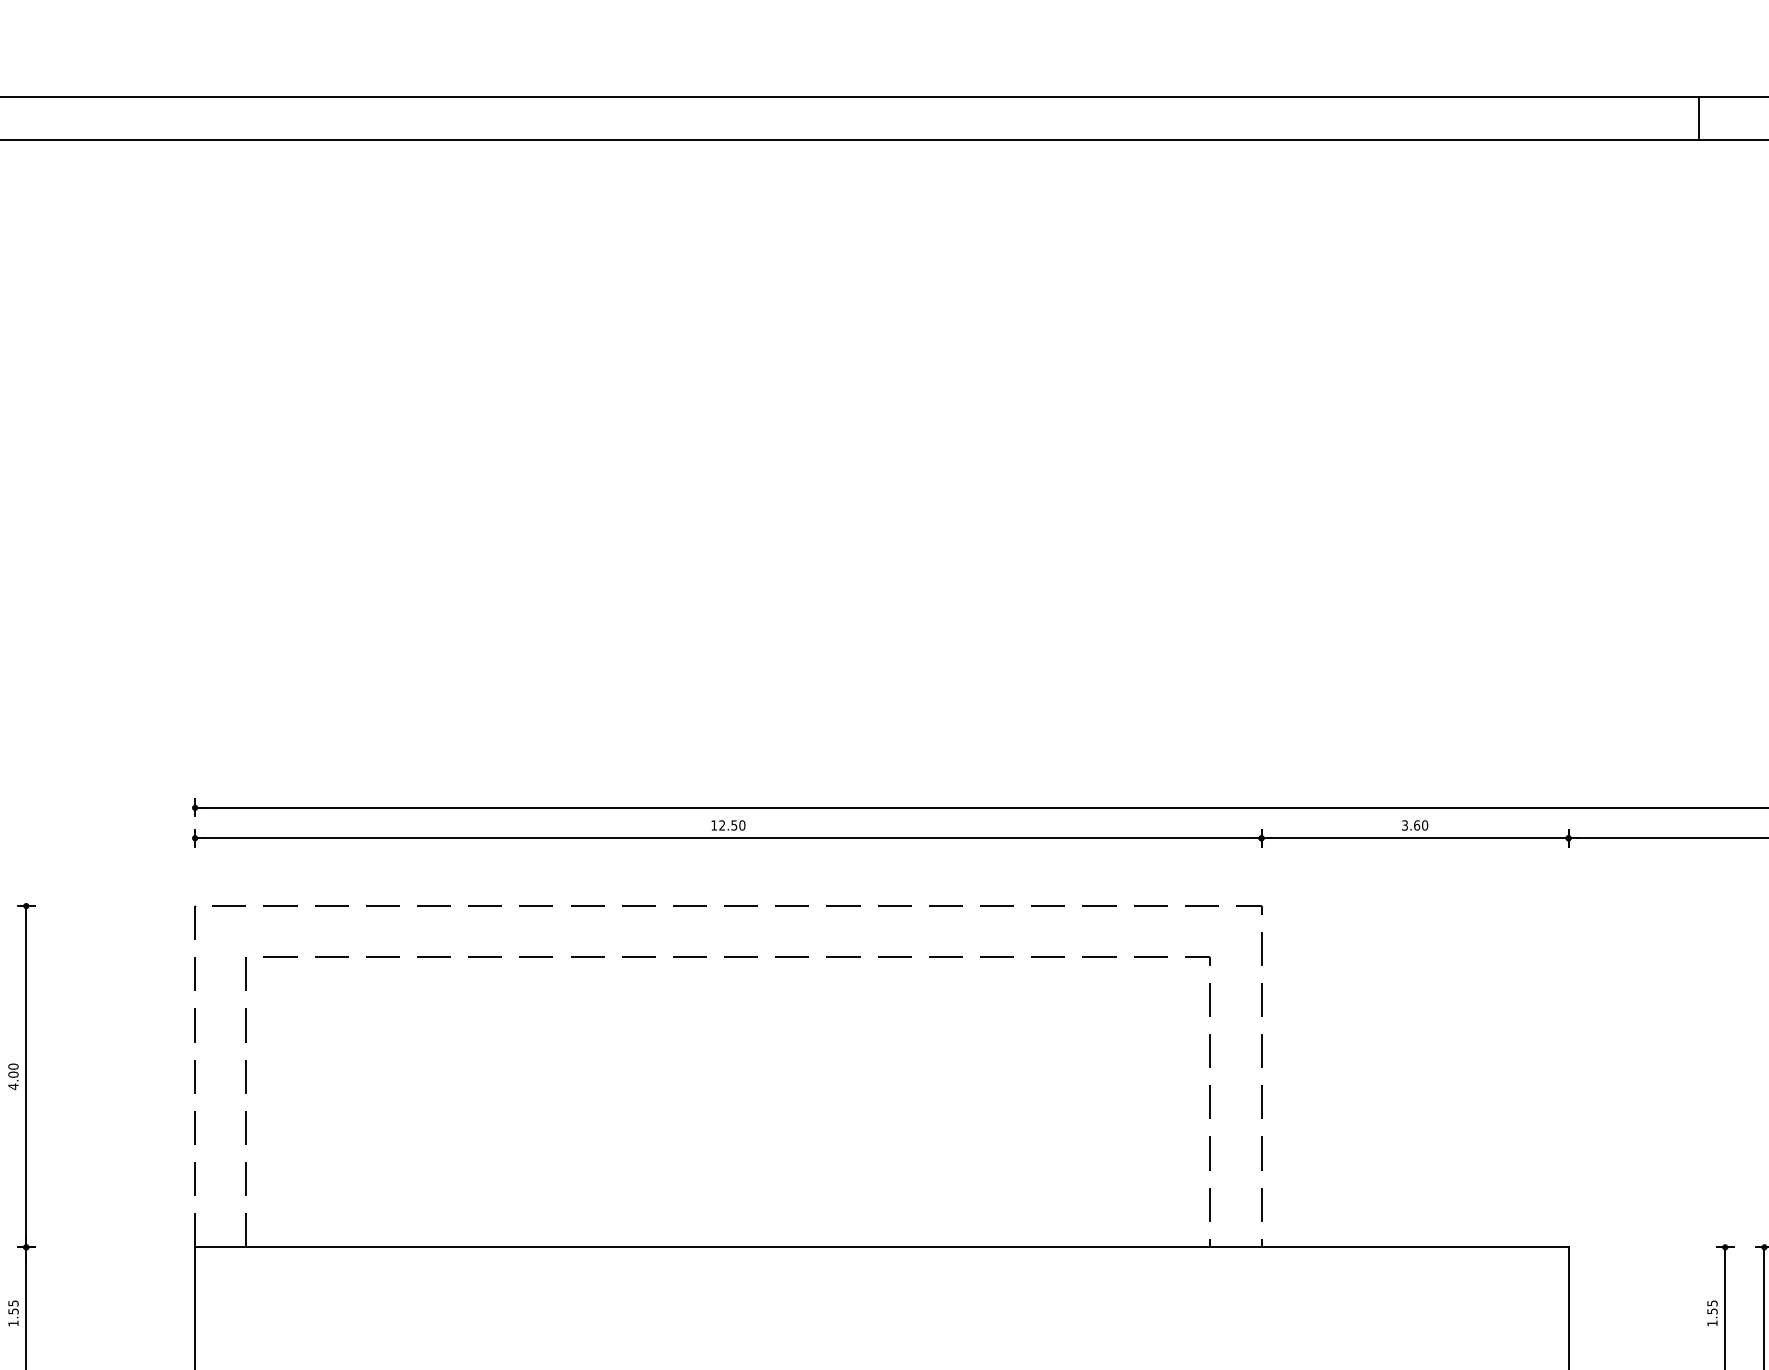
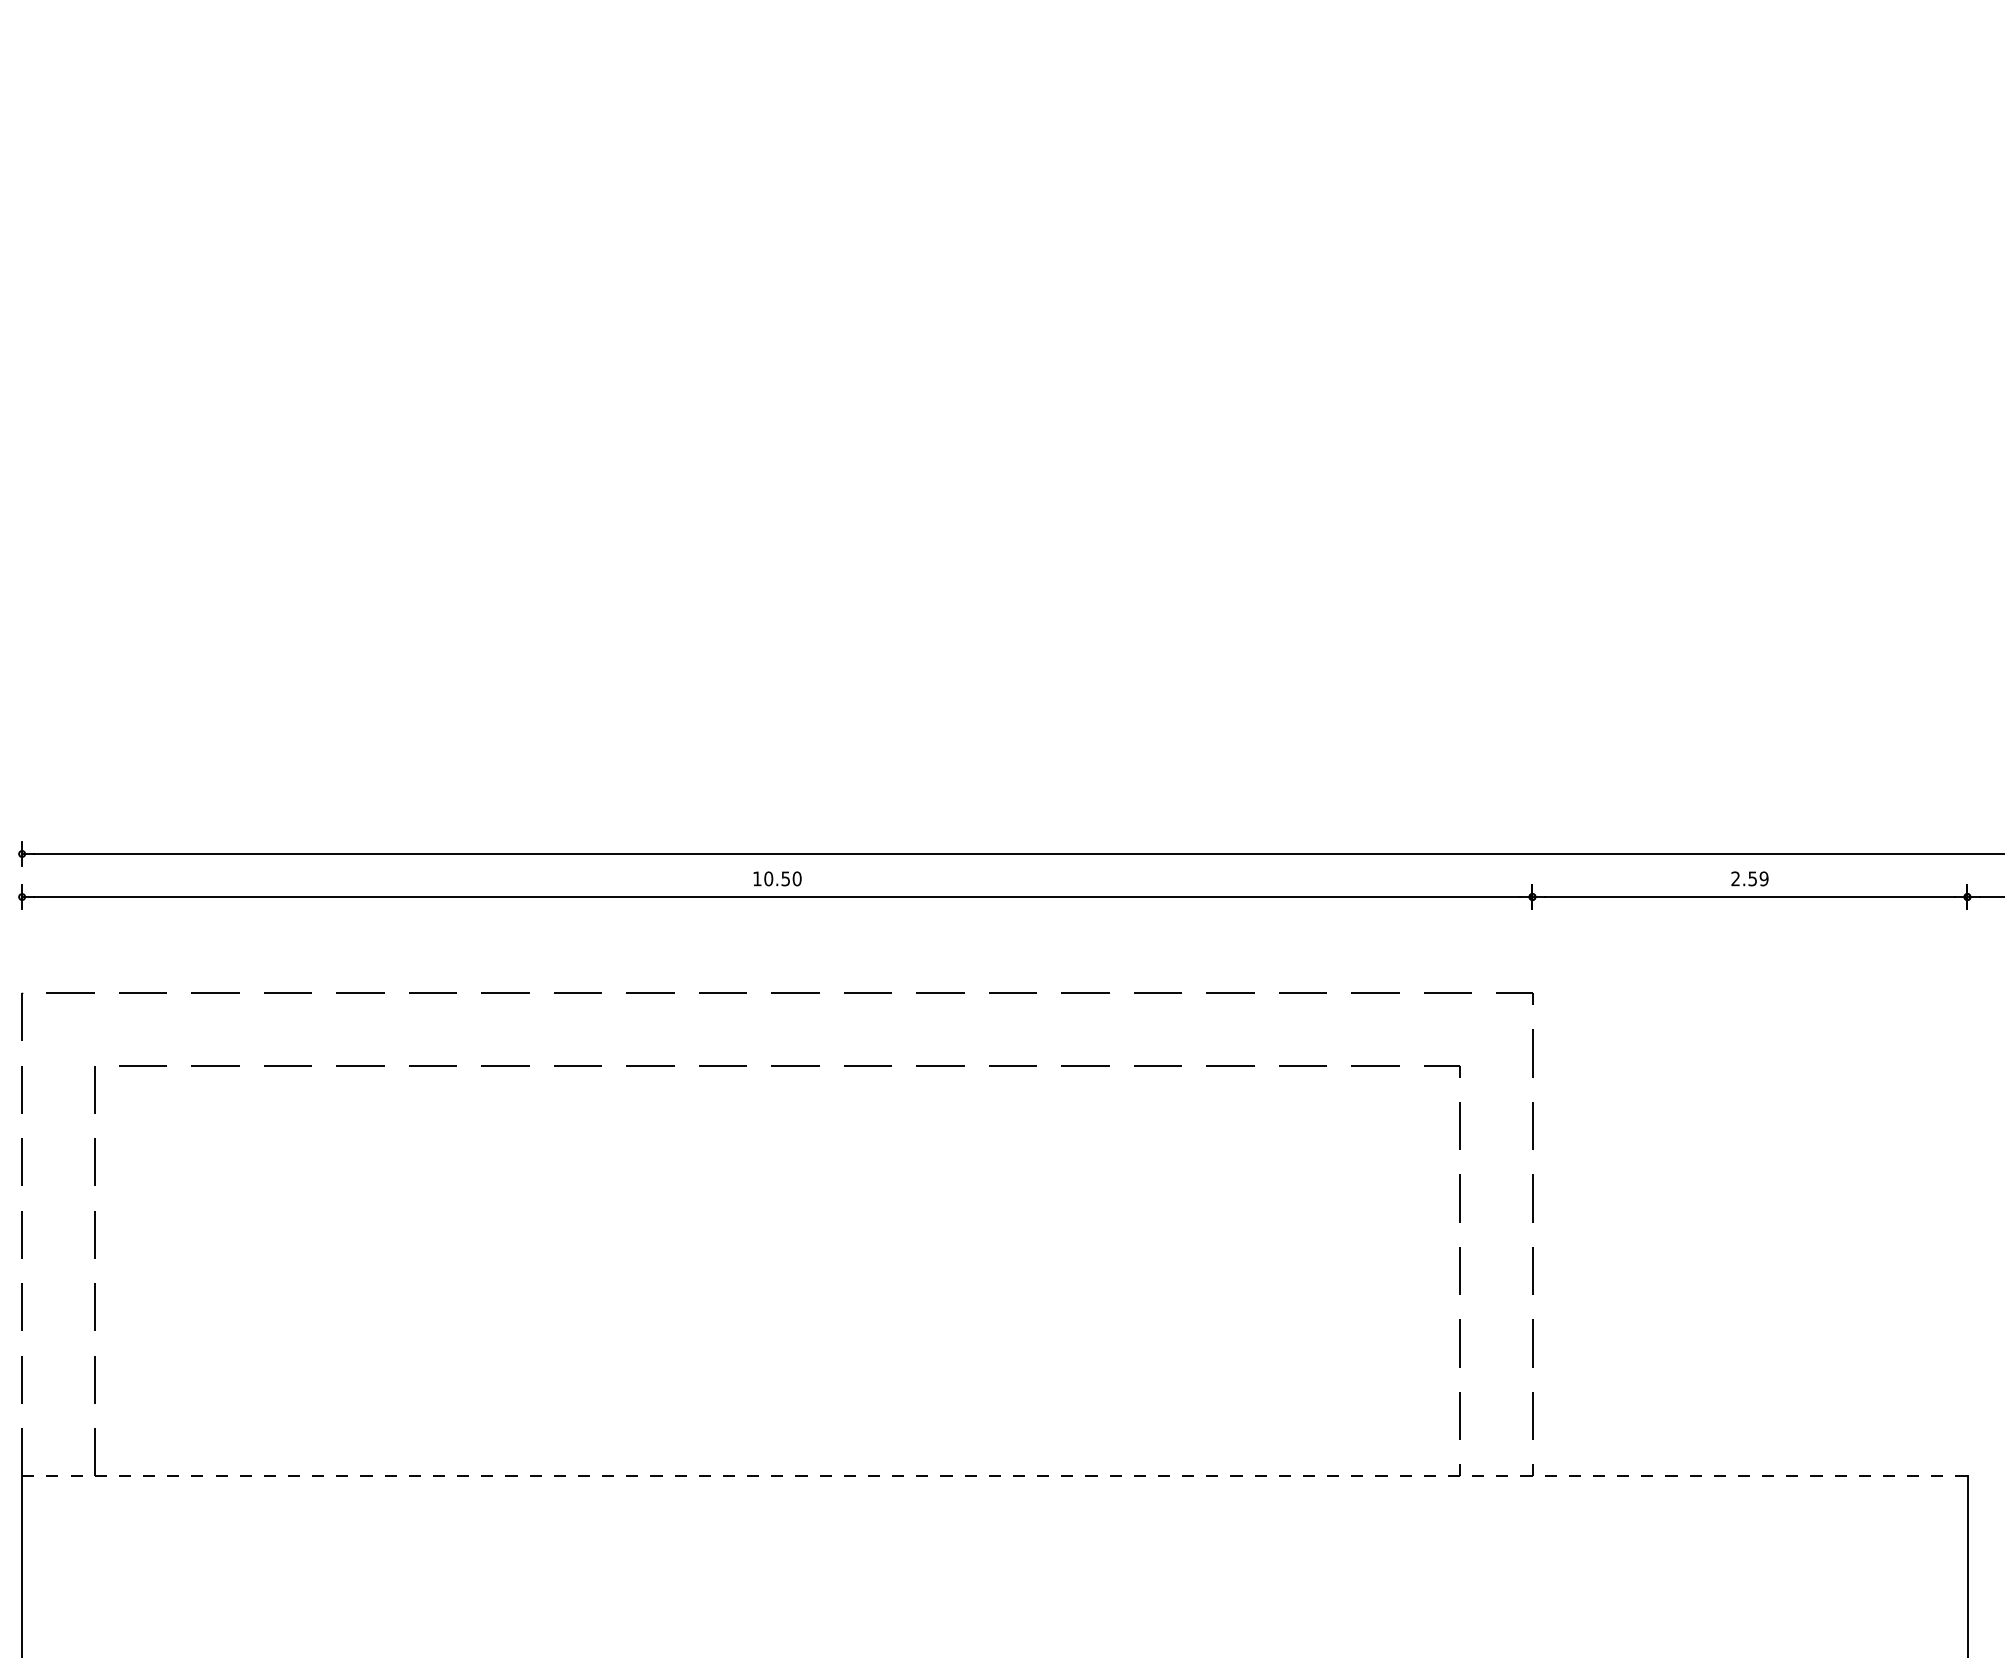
text: (722, 825) -> (769, 878), 12.50 -> 10.50
text: (1414, 825) -> (1749, 878), 3.60 -> 2.59
line: (881, 1247) -> (994, 1476), solid -> dashed

